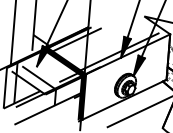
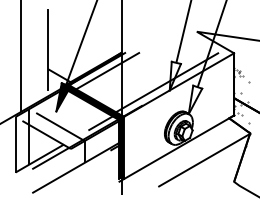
fill: (125, 47) -> (174, 75), removed
fill: (139, 65) -> (195, 99), removed

